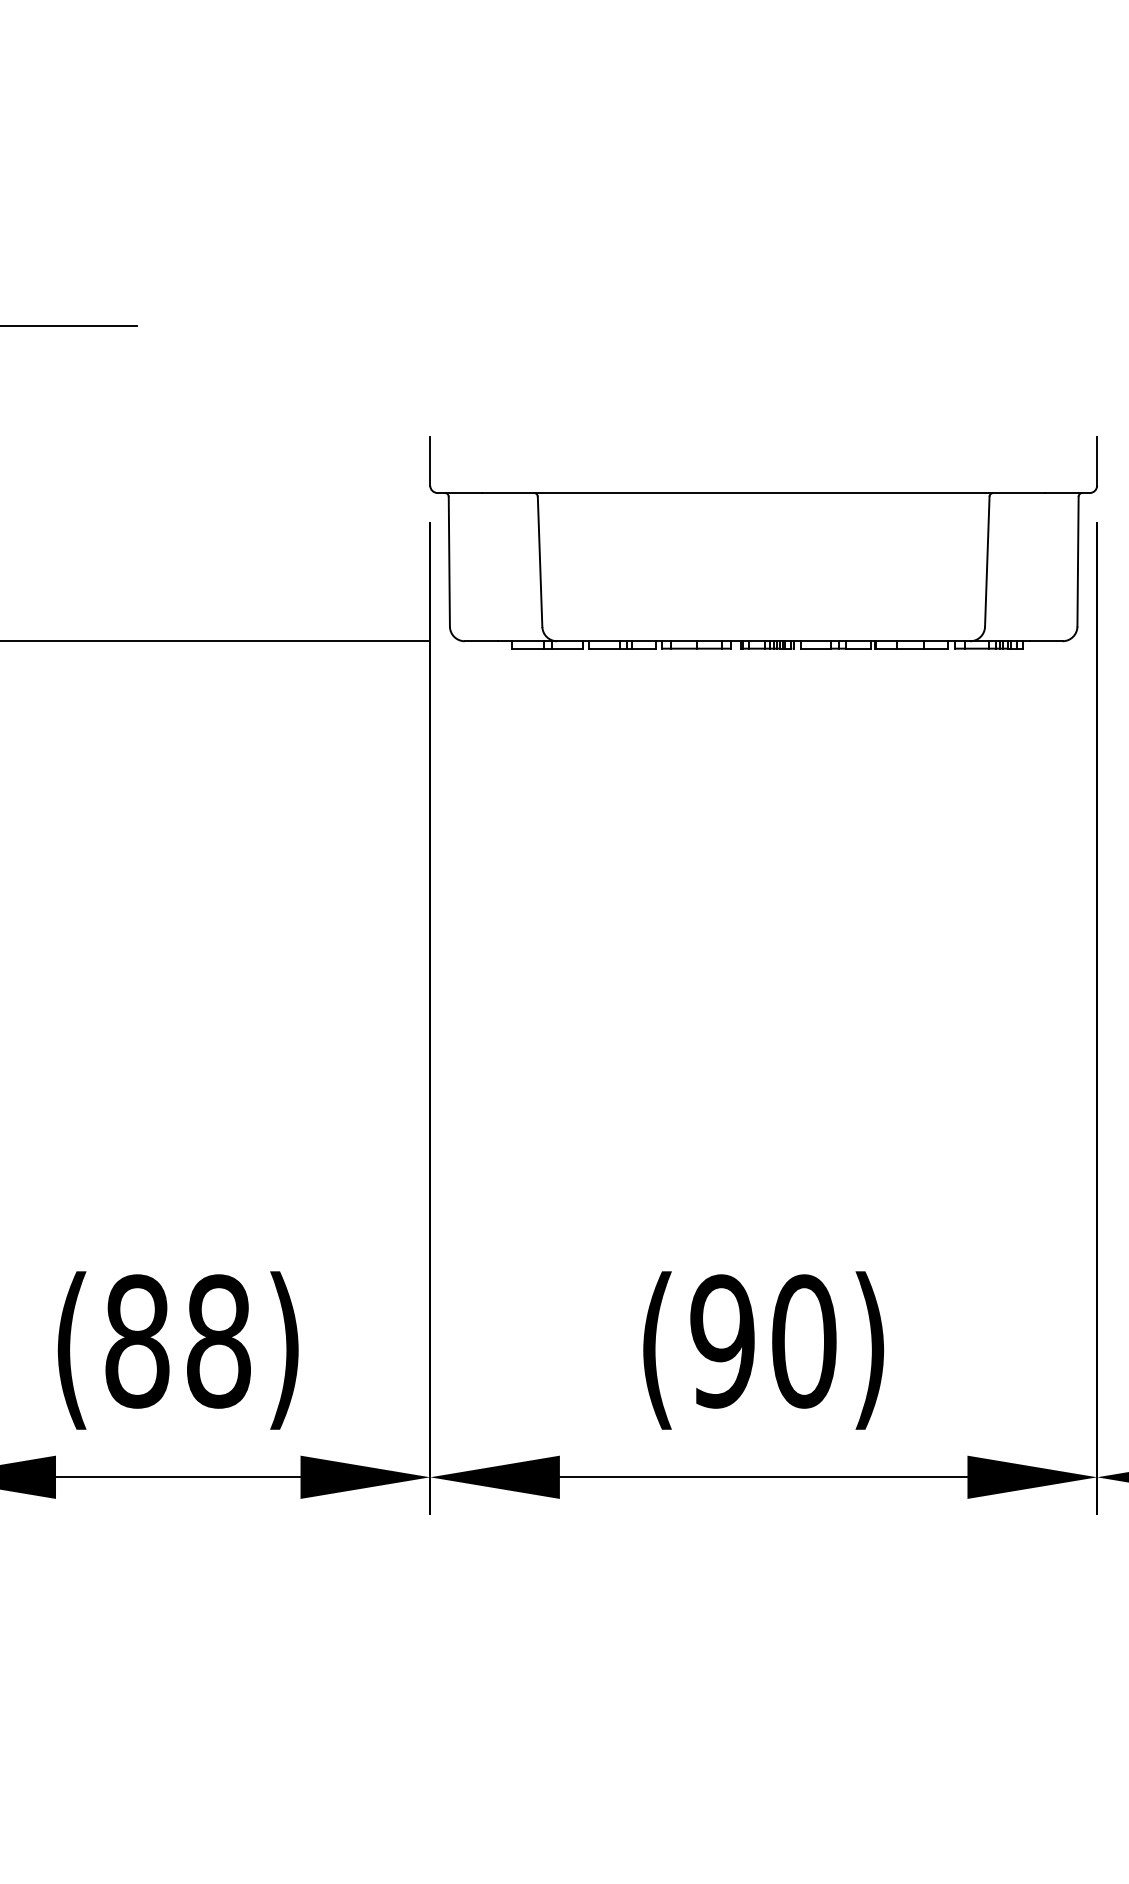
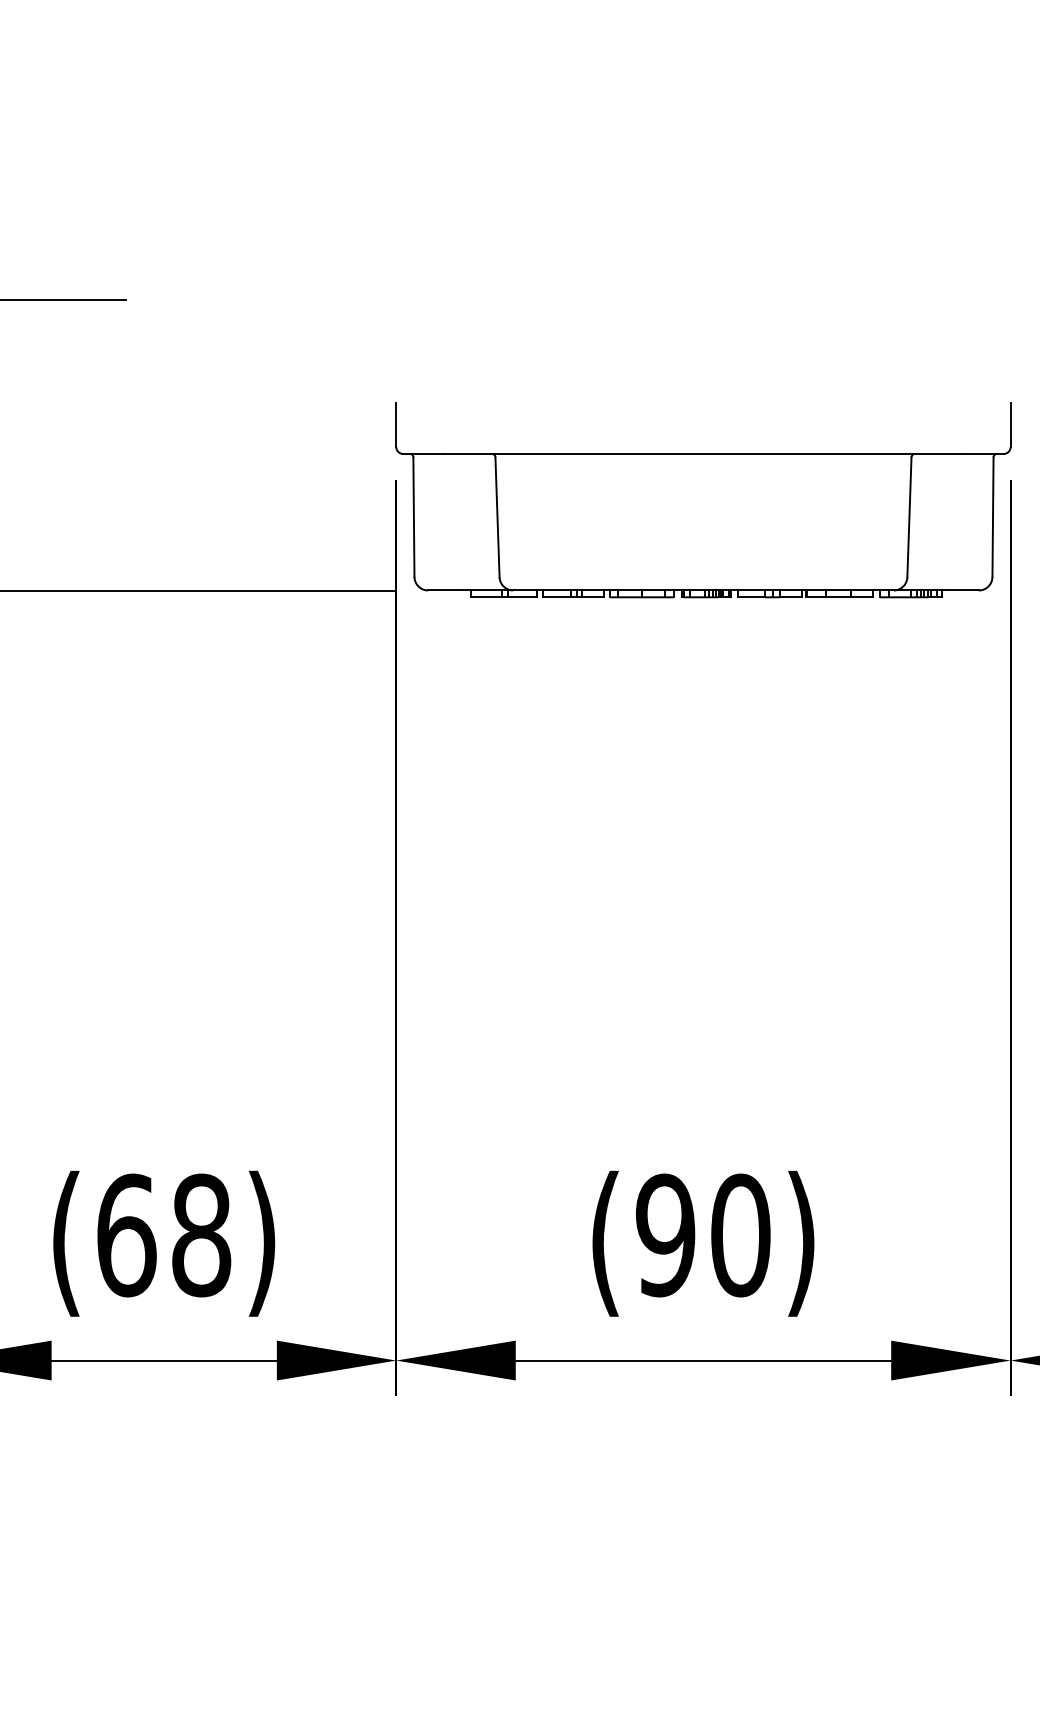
text: (137, 1341) -> (126, 1235), (88) -> (68)

